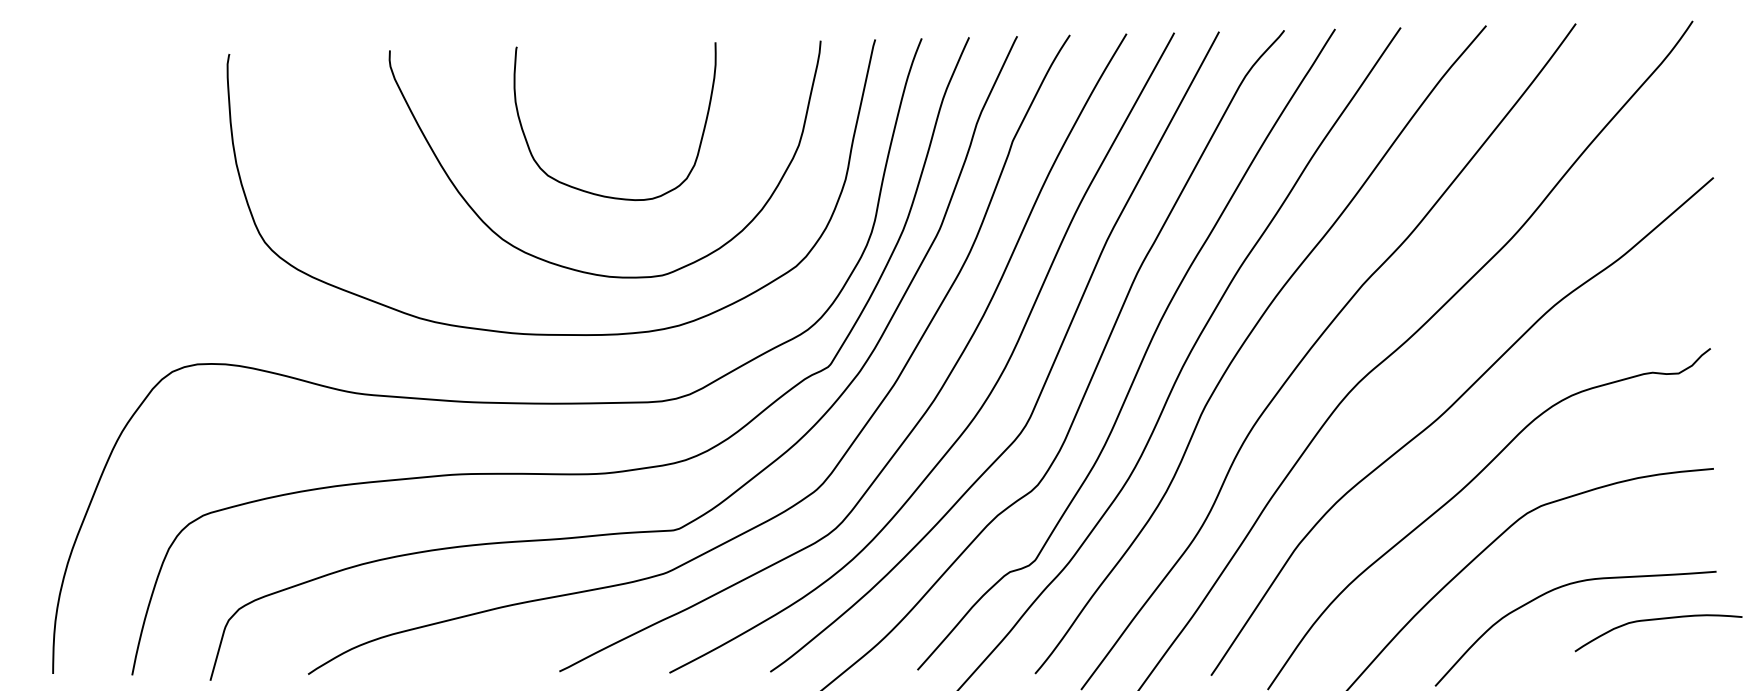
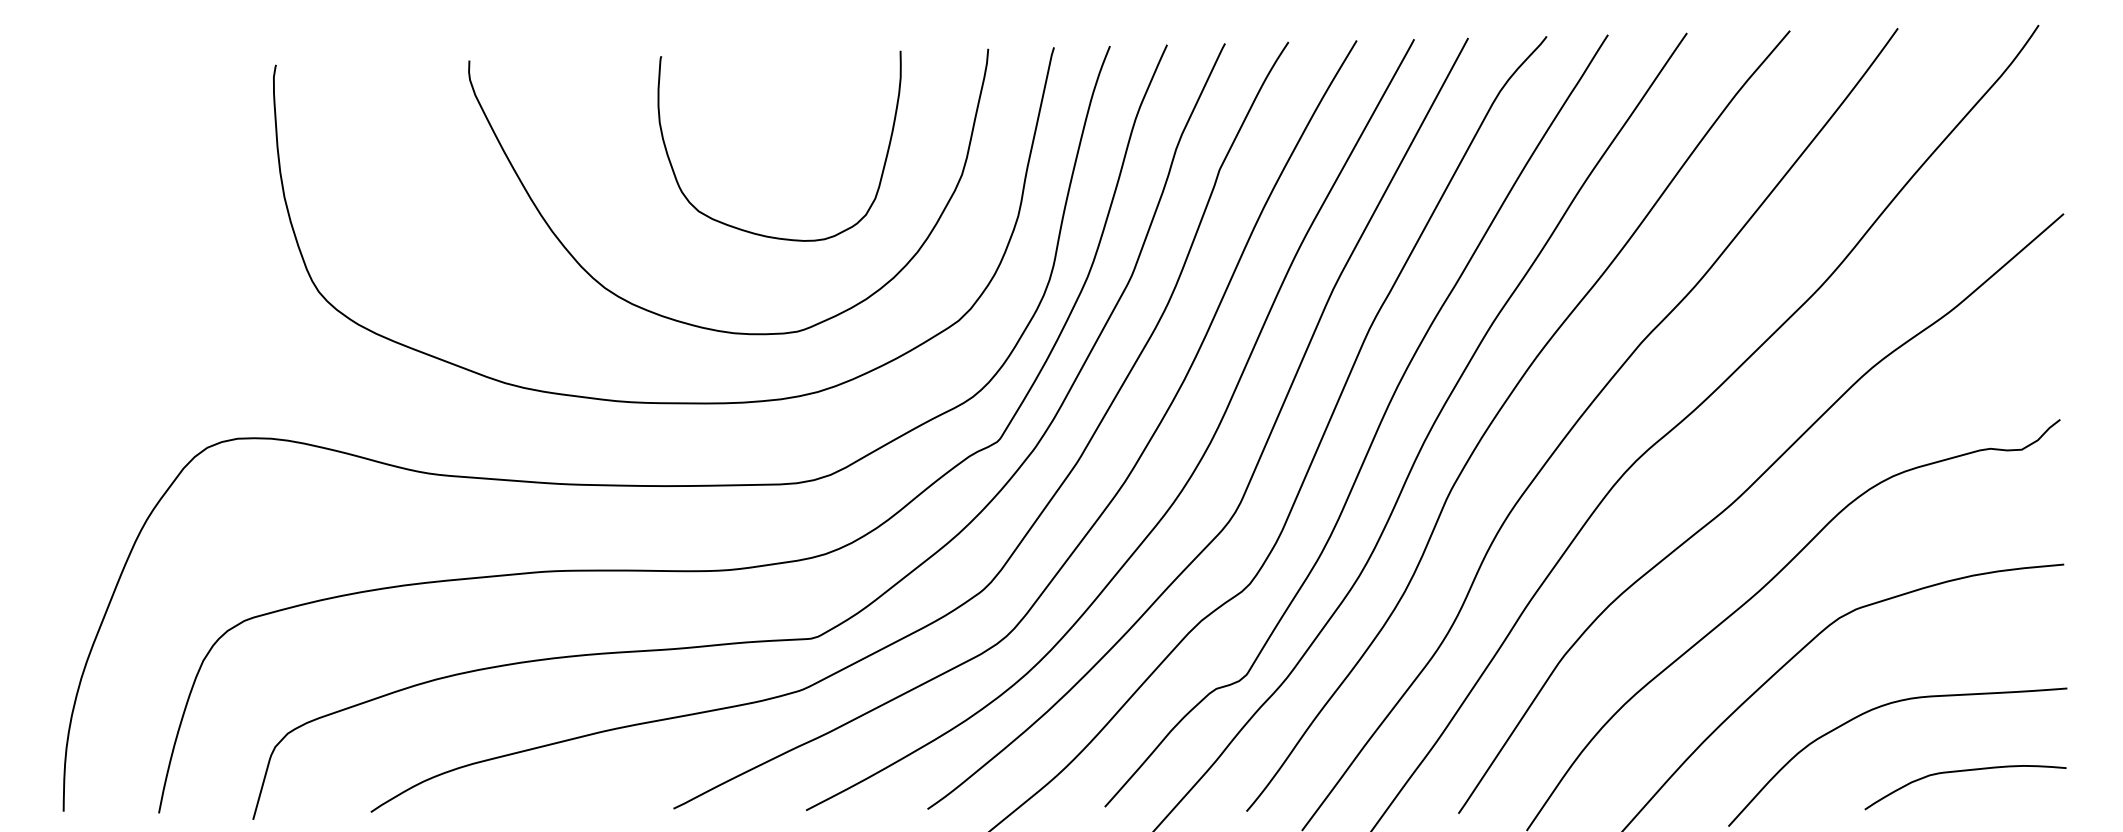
curve: (601, 194) -> (763, 234), moved
curve: (1658, 619) -> (1965, 771), moved

